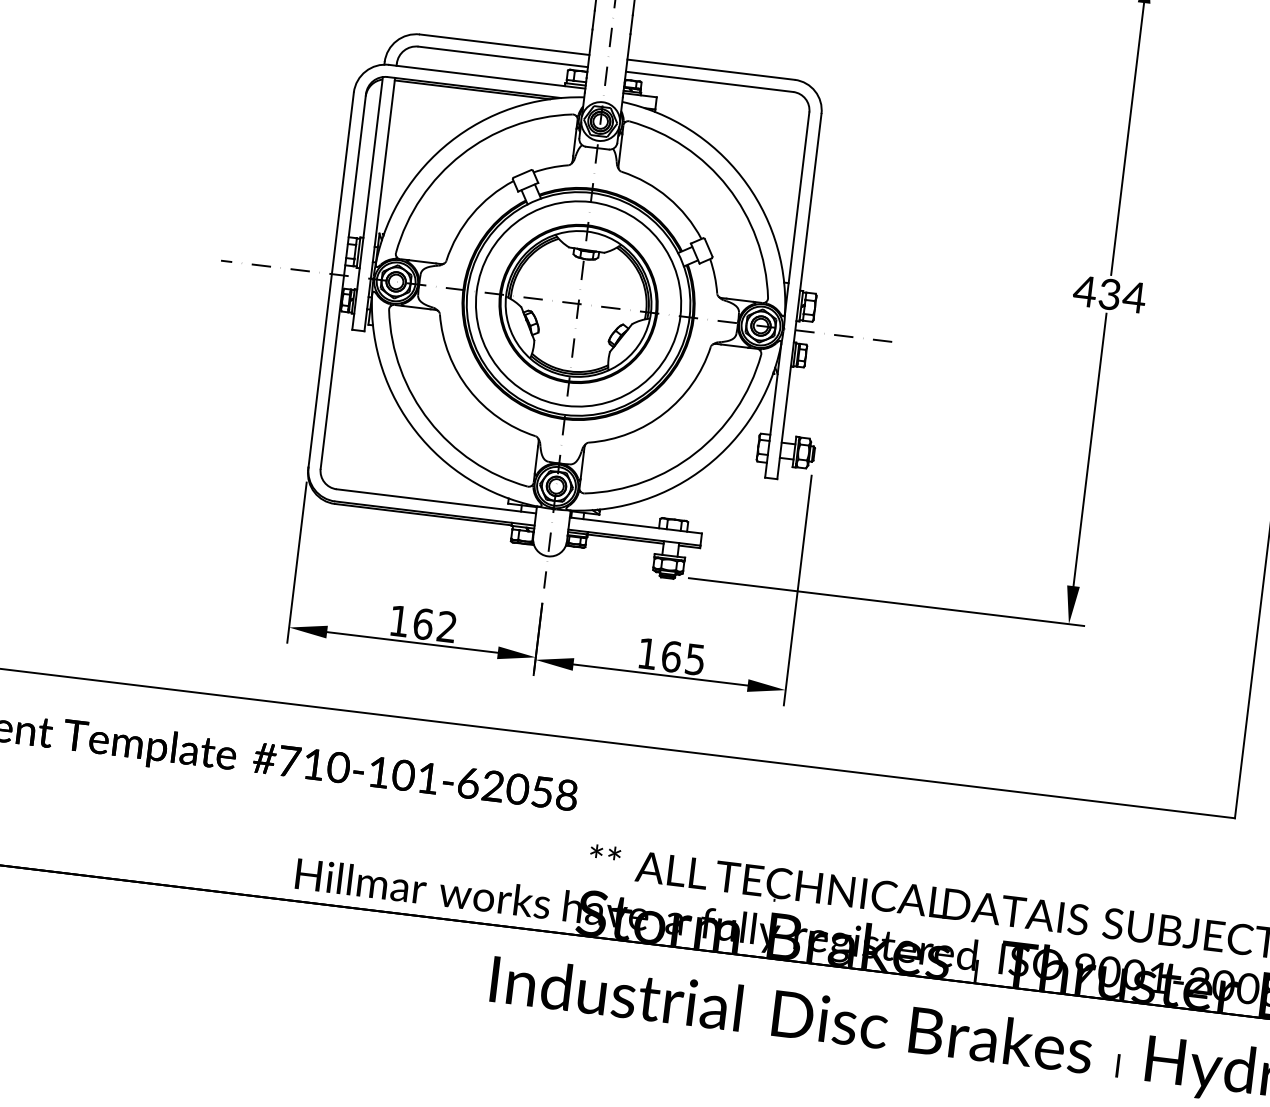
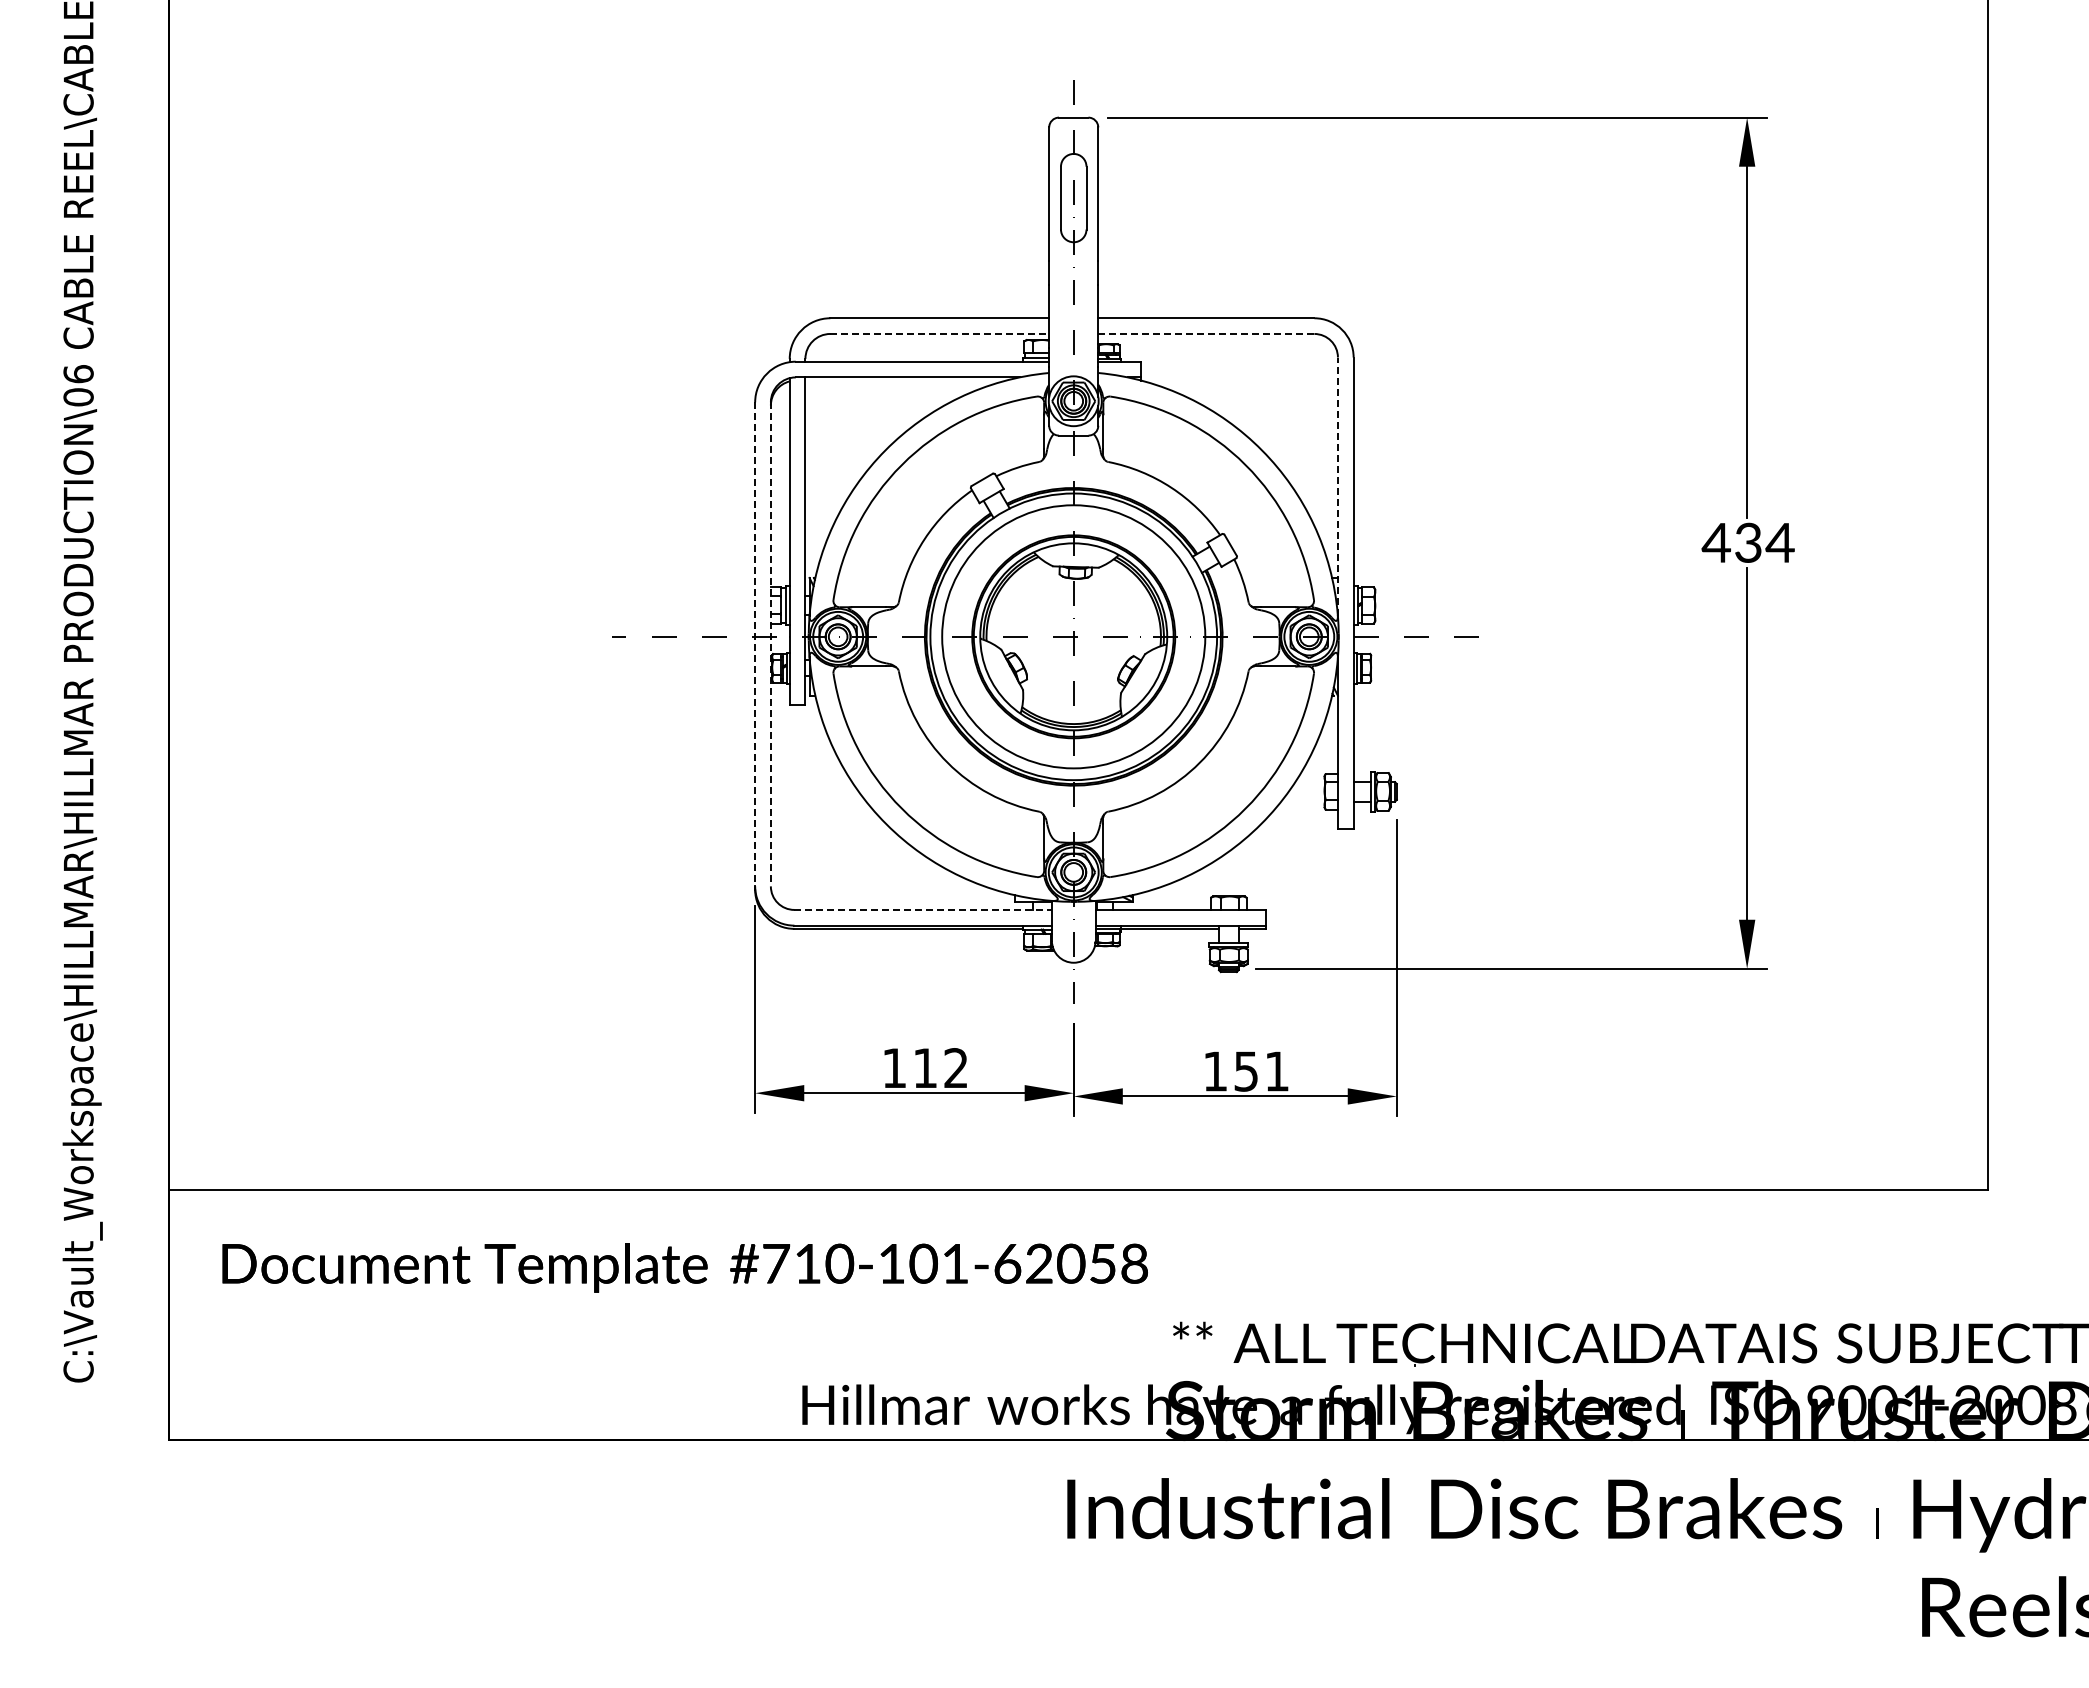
line: (503, 56) -> (940, 333), solid -> dashed
line: (709, 81) -> (1206, 333), solid -> dashed
line: (472, 89) -> (905, 380), removed
line: (796, 212) -> (1337, 486), solid -> dashed
line: (331, 280) -> (755, 644), solid -> dashed
line: (343, 281) -> (770, 644), solid -> dashed
line: (436, 501) -> (923, 909), solid -> dashed
text: (423, 624) -> (925, 1068), 162 -> 112
text: (683, 658) -> (1261, 1071), 165 -> 151

